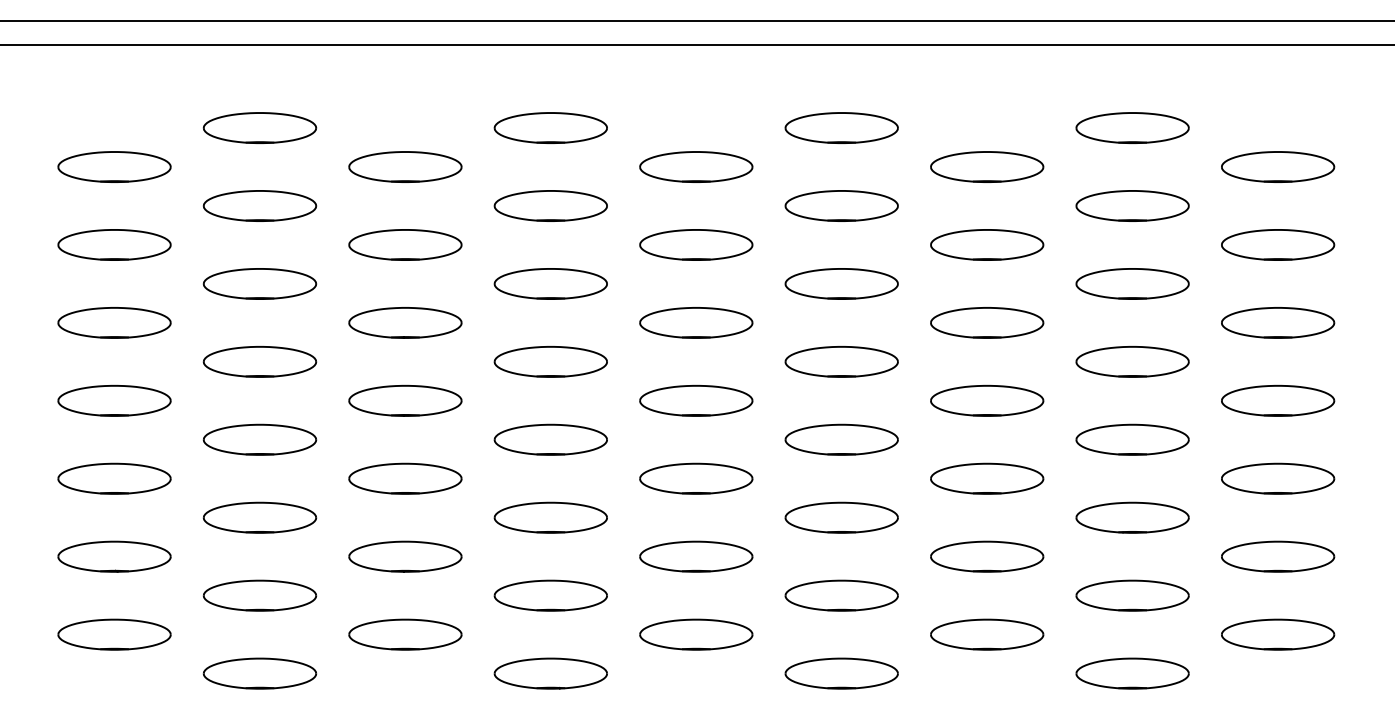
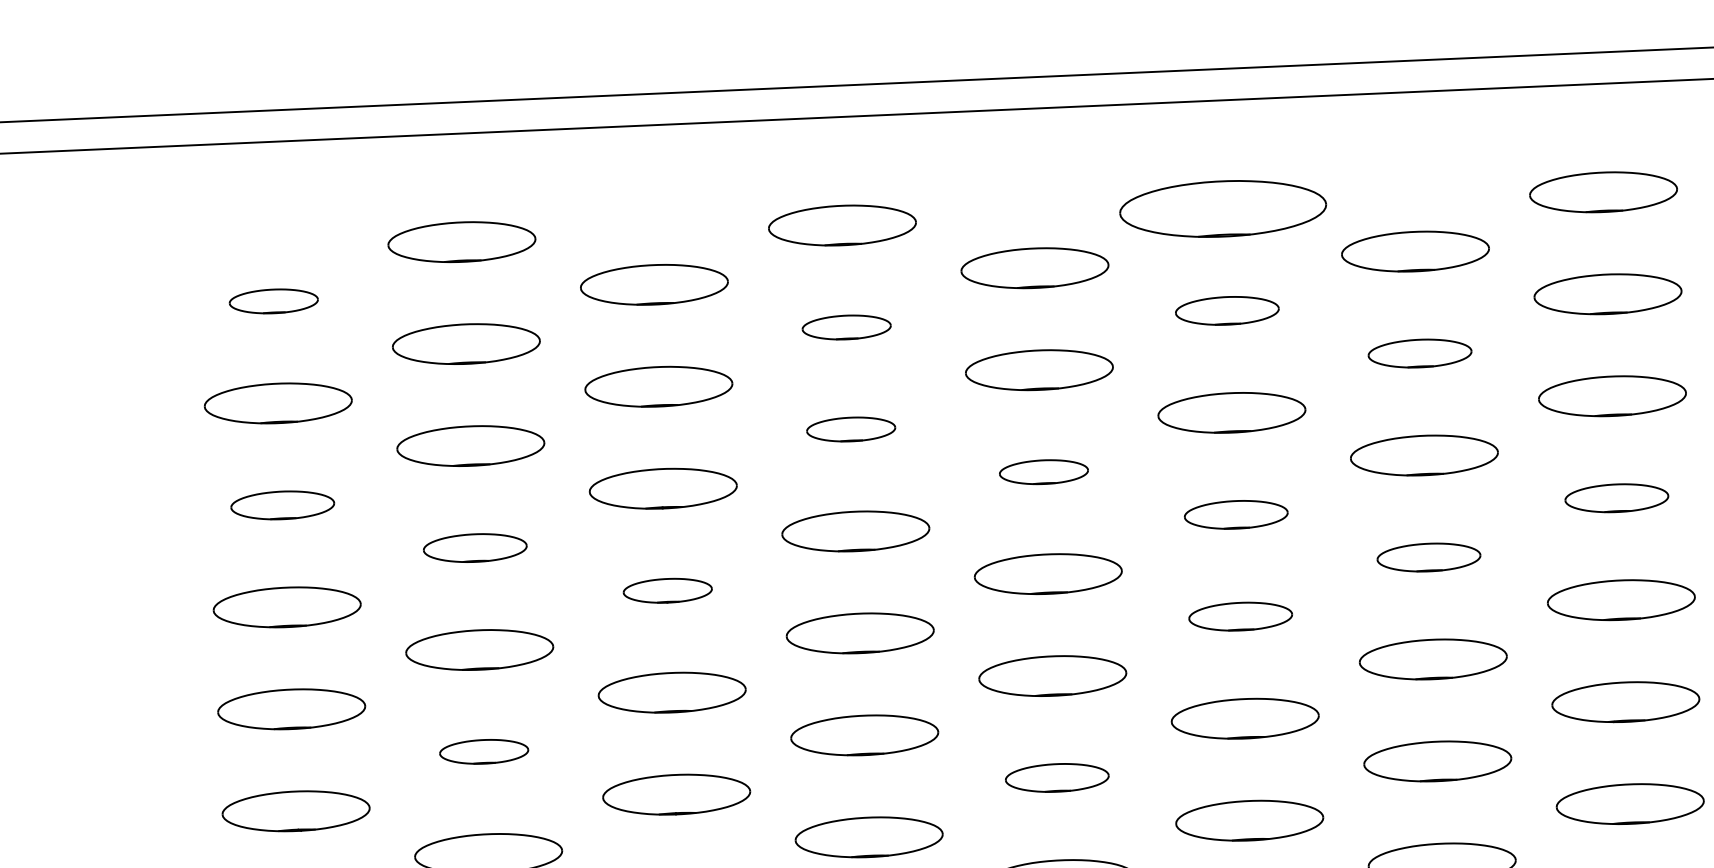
part: (841, 127) -> (1222, 208), size x1.4
part: (114, 166) -> (273, 300), size x0.6
part: (550, 205) -> (846, 326), size x0.6
part: (841, 205) -> (1227, 310), size x0.7
part: (987, 244) -> (1420, 352), size x0.7
part: (550, 283) -> (850, 428), size x0.6
part: (114, 322) -> (282, 504), size x0.7
part: (696, 322) -> (1044, 471), size x0.6
part: (259, 361) -> (474, 547), size x0.7
part: (841, 361) -> (1236, 514), size x0.7
part: (1132, 361) -> (1616, 497), size x0.7
part: (405, 400) -> (667, 590), size x0.6
part: (987, 400) -> (1429, 556), size x0.7
part: (841, 439) -> (1240, 616), size x0.7
part: (259, 517) -> (483, 751), size x0.6
part: (696, 556) -> (1057, 777), size x0.7

